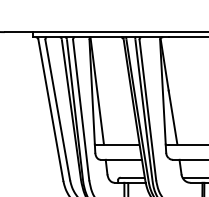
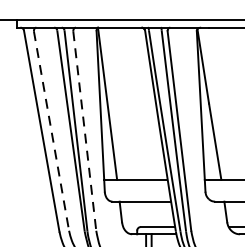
line: (57, 110) -> (51, 131), solid -> dashed
line: (81, 110) -> (85, 131), solid -> dashed

